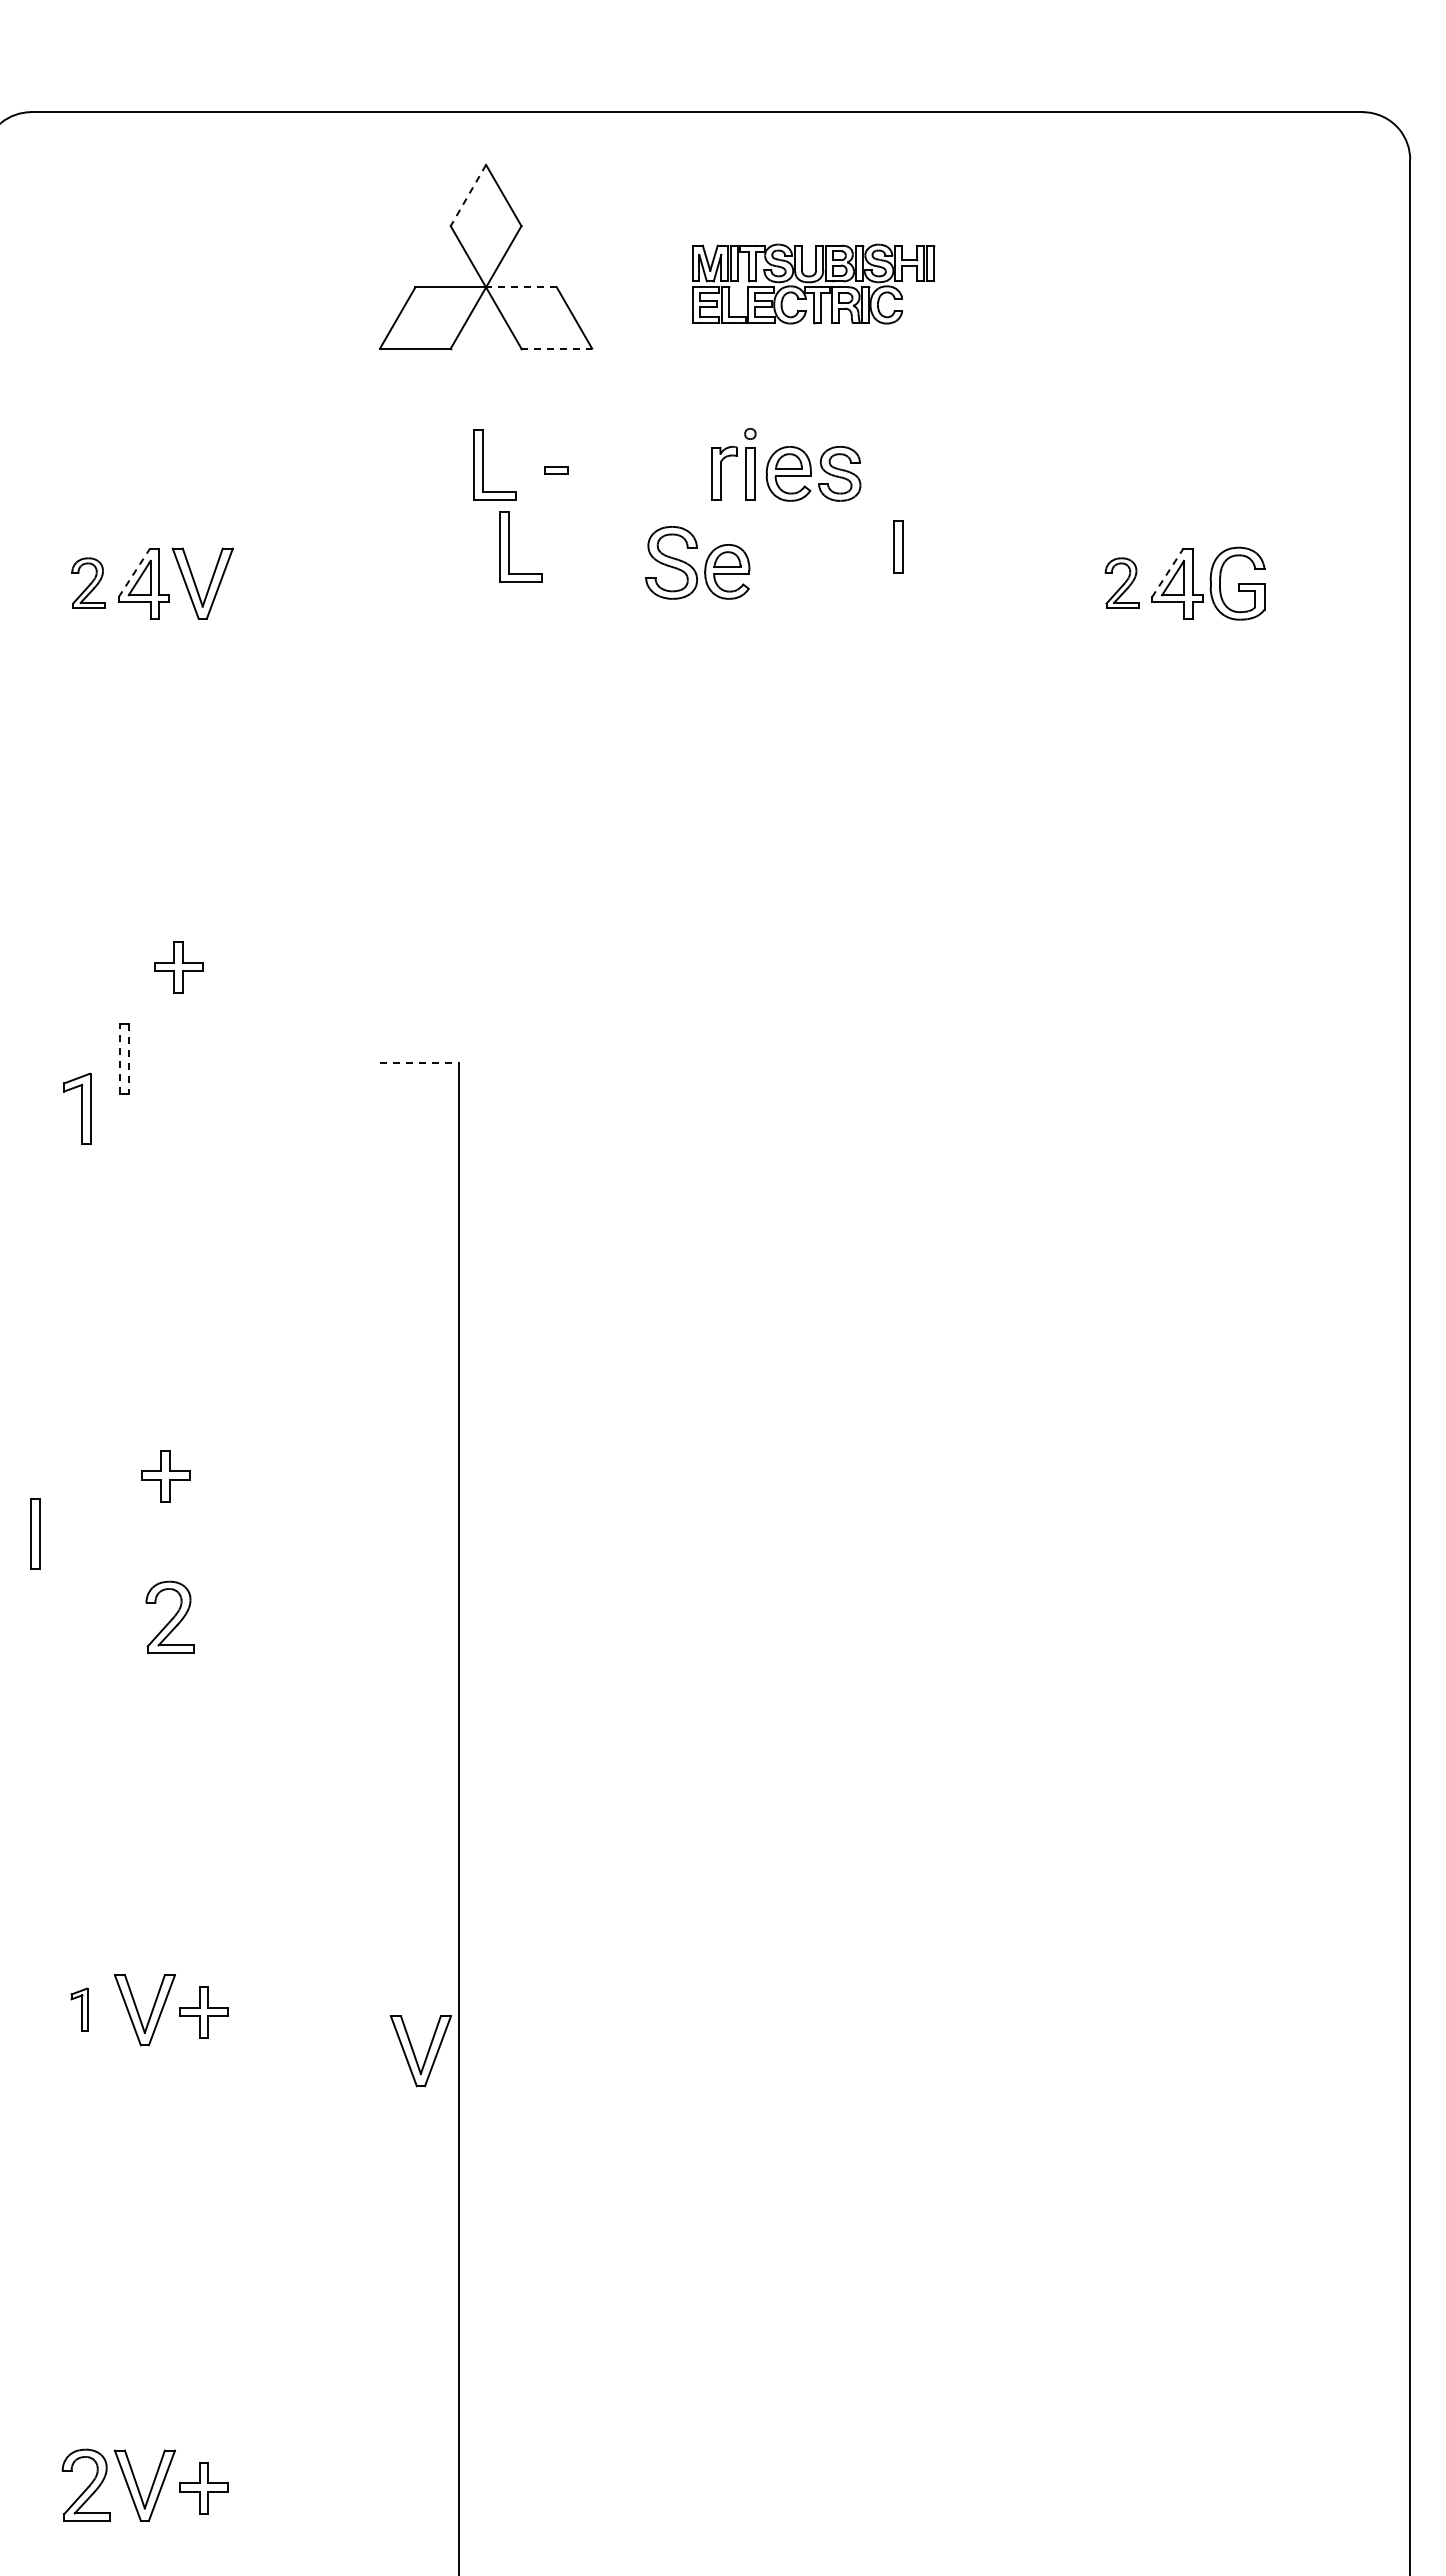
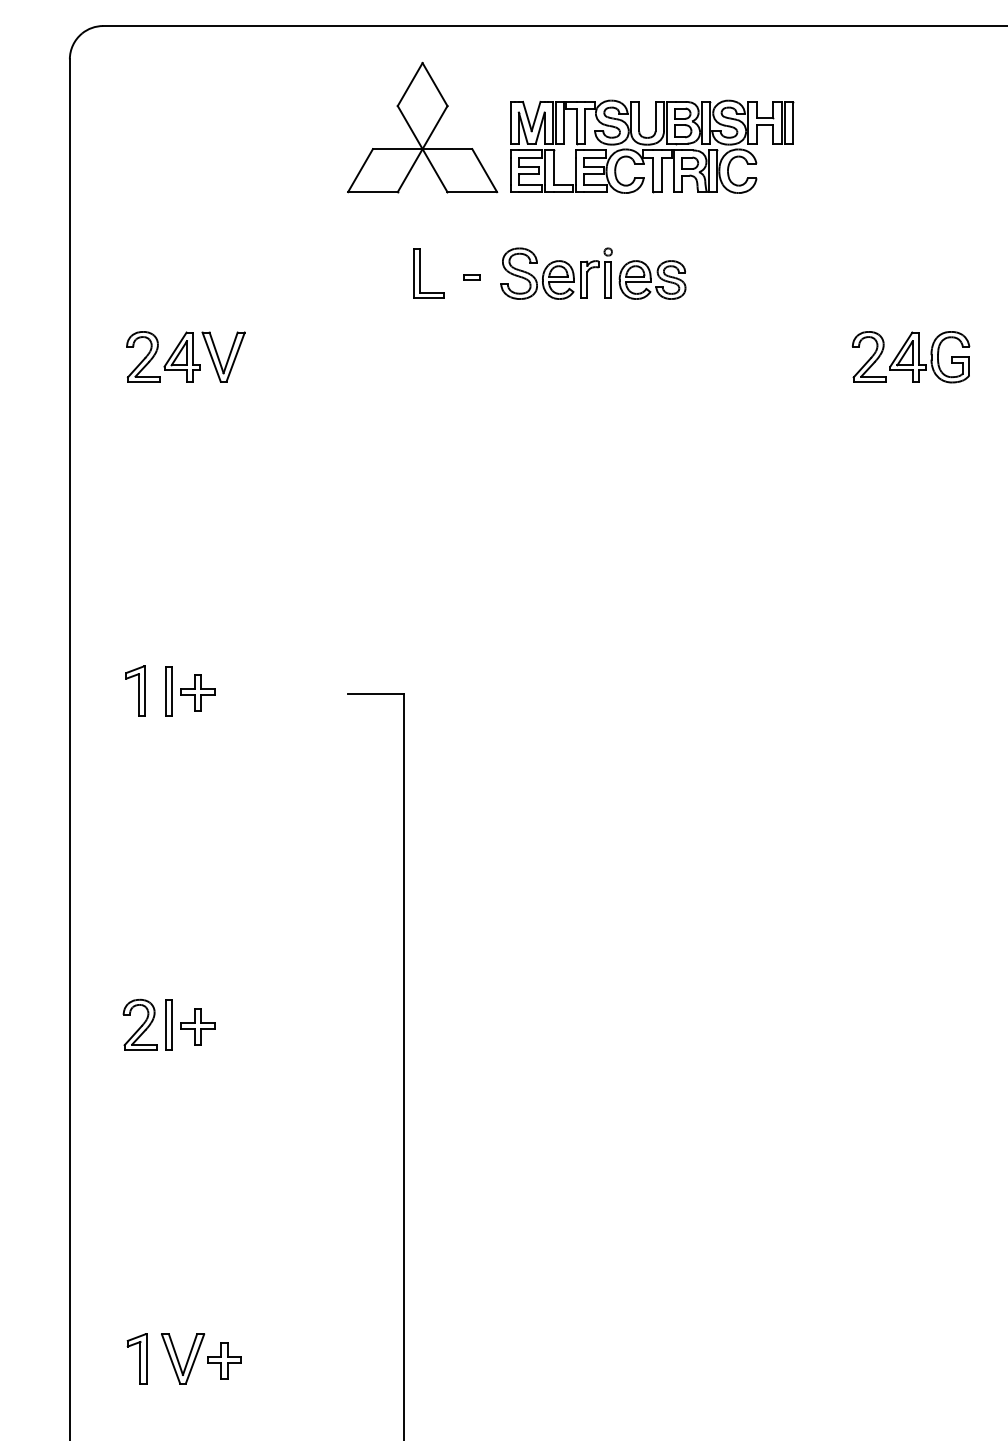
line: (468, 195) -> (410, 84), dashed -> solid
part: (813, 283) -> (652, 146), size x1.67
line: (520, 287) -> (446, 149), dashed -> solid
line: (557, 348) -> (472, 192), dashed -> solid
part: (509, 546) -> (439, 331), removed
part: (898, 546) -> (712, 331), removed
part: (692, 566) -> (533, 276), moved
line: (134, 573) -> (175, 350), dashed -> solid
line: (1167, 573) -> (901, 350), dashed -> solid
part: (88, 582) -> (143, 356), size x1.43
part: (1121, 582) -> (868, 356), size x1.43
part: (178, 967) -> (197, 692), moved
line: (120, 1058) -> (165, 690), dashed -> solid
line: (129, 1059) -> (172, 691), dashed -> solid
line: (419, 1063) -> (375, 694), dashed -> solid
part: (77, 1108) -> (135, 690), moved
part: (165, 1476) -> (197, 1027), moved
part: (35, 1533) -> (168, 1024), moved
part: (169, 1616) -> (139, 1024), moved
part: (79, 2009) -> (137, 1358), size x1.67
part: (420, 2051) -> (376, 1388), removed

